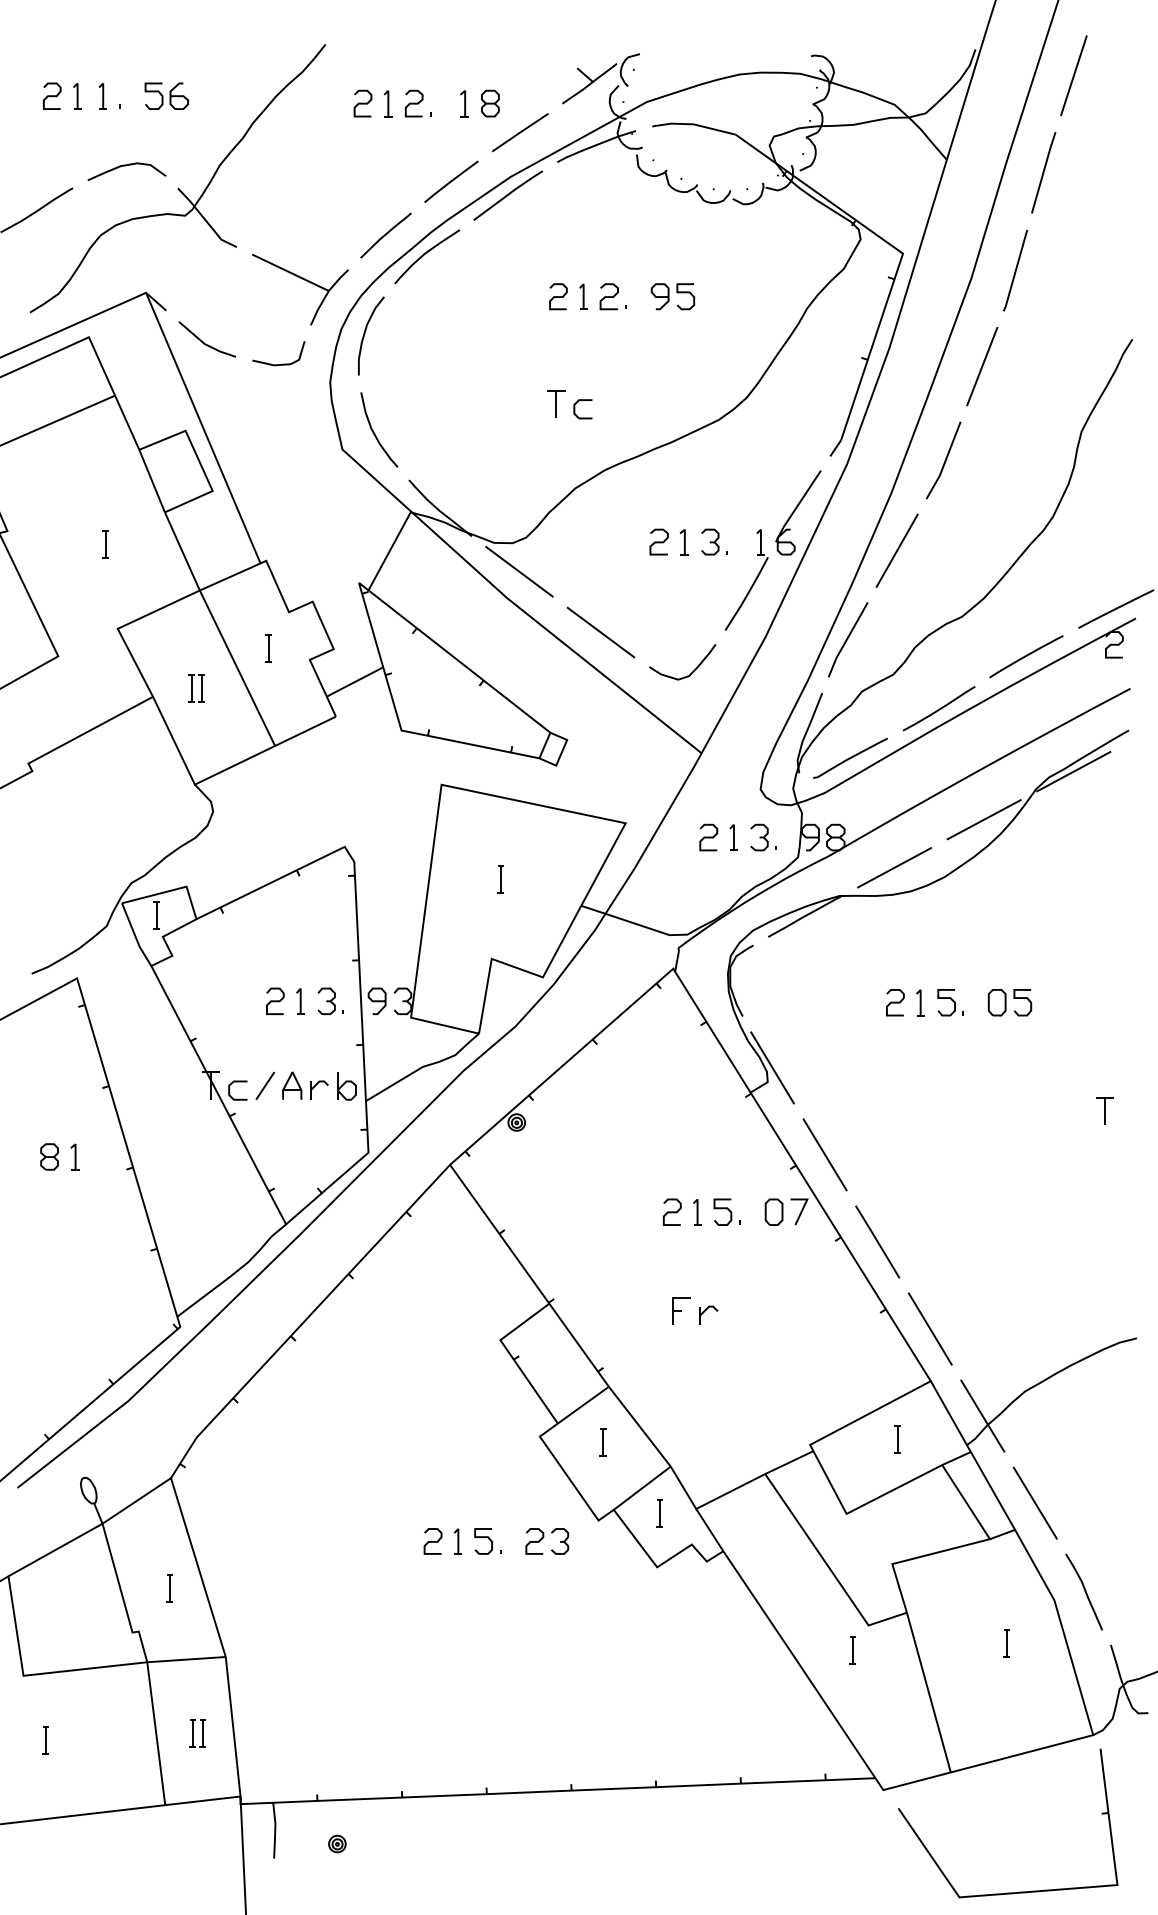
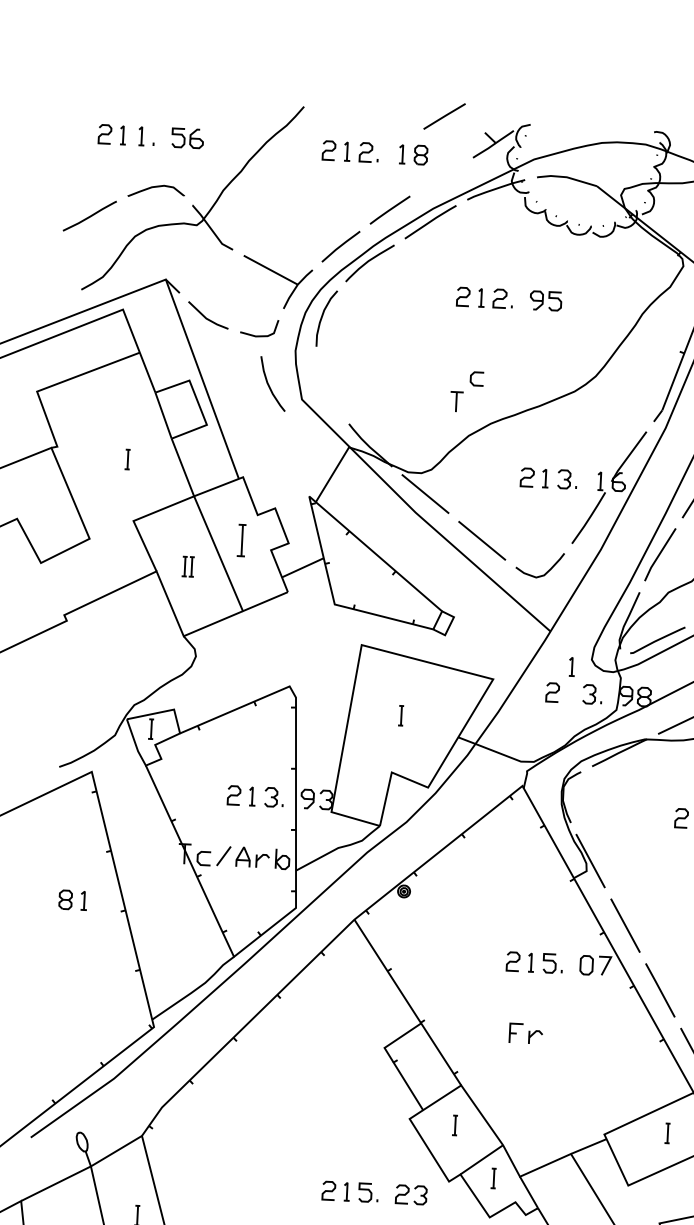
line: (520, 132) -> (444, 116), moved
part: (556, 403) -> (456, 401), moved
curve: (375, 433) -> (270, 386), moved
part: (268, 648) -> (241, 540), size x1.6
part: (733, 837) -> (571, 666), moved

